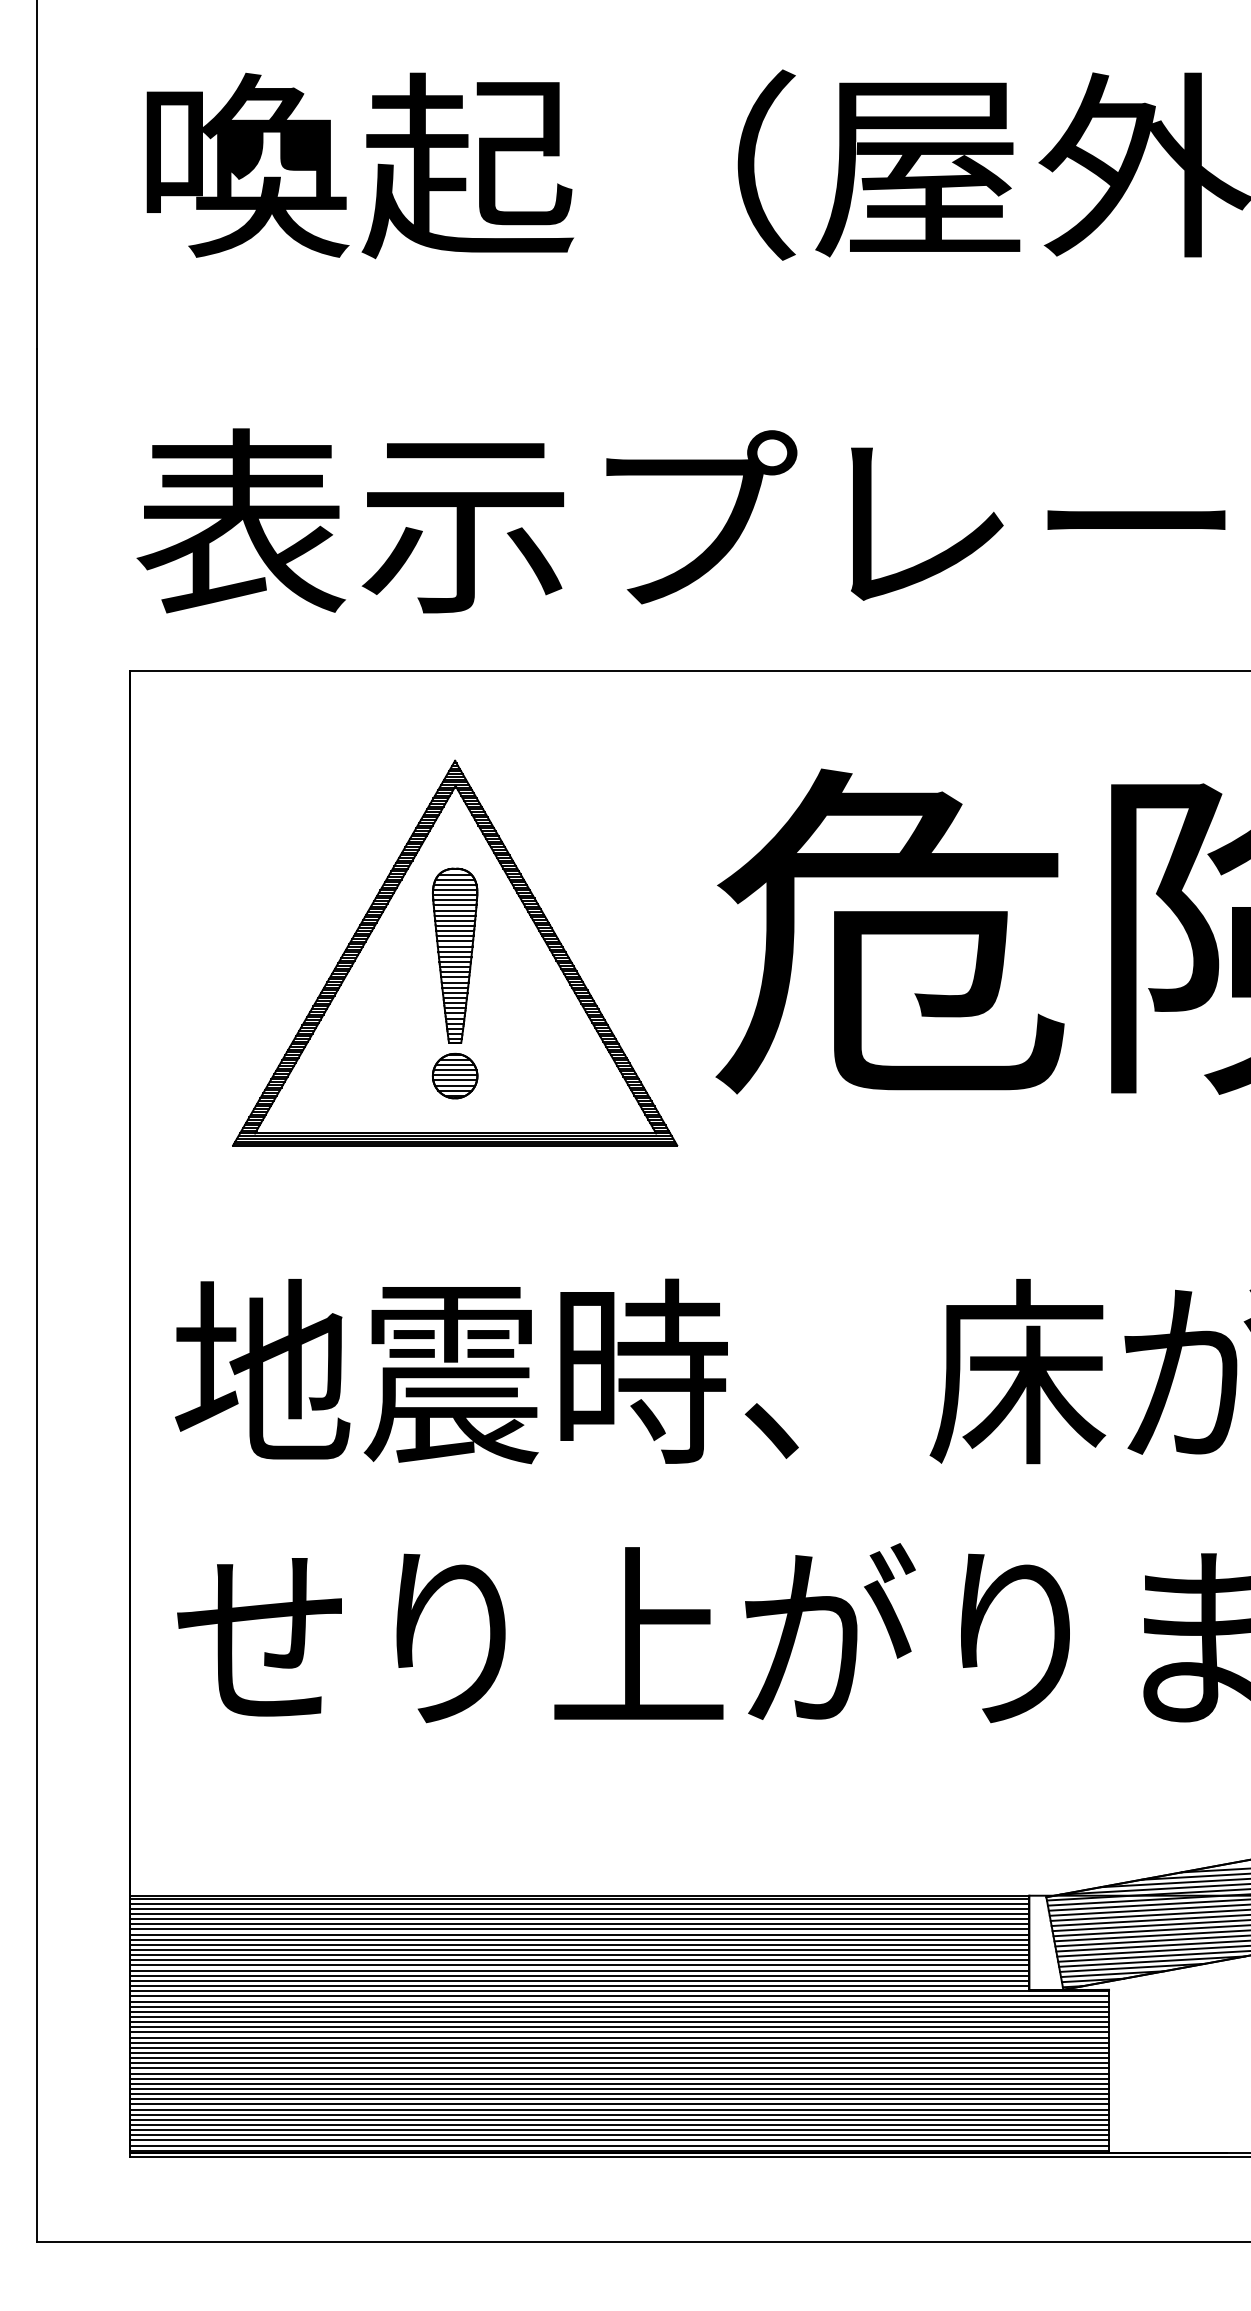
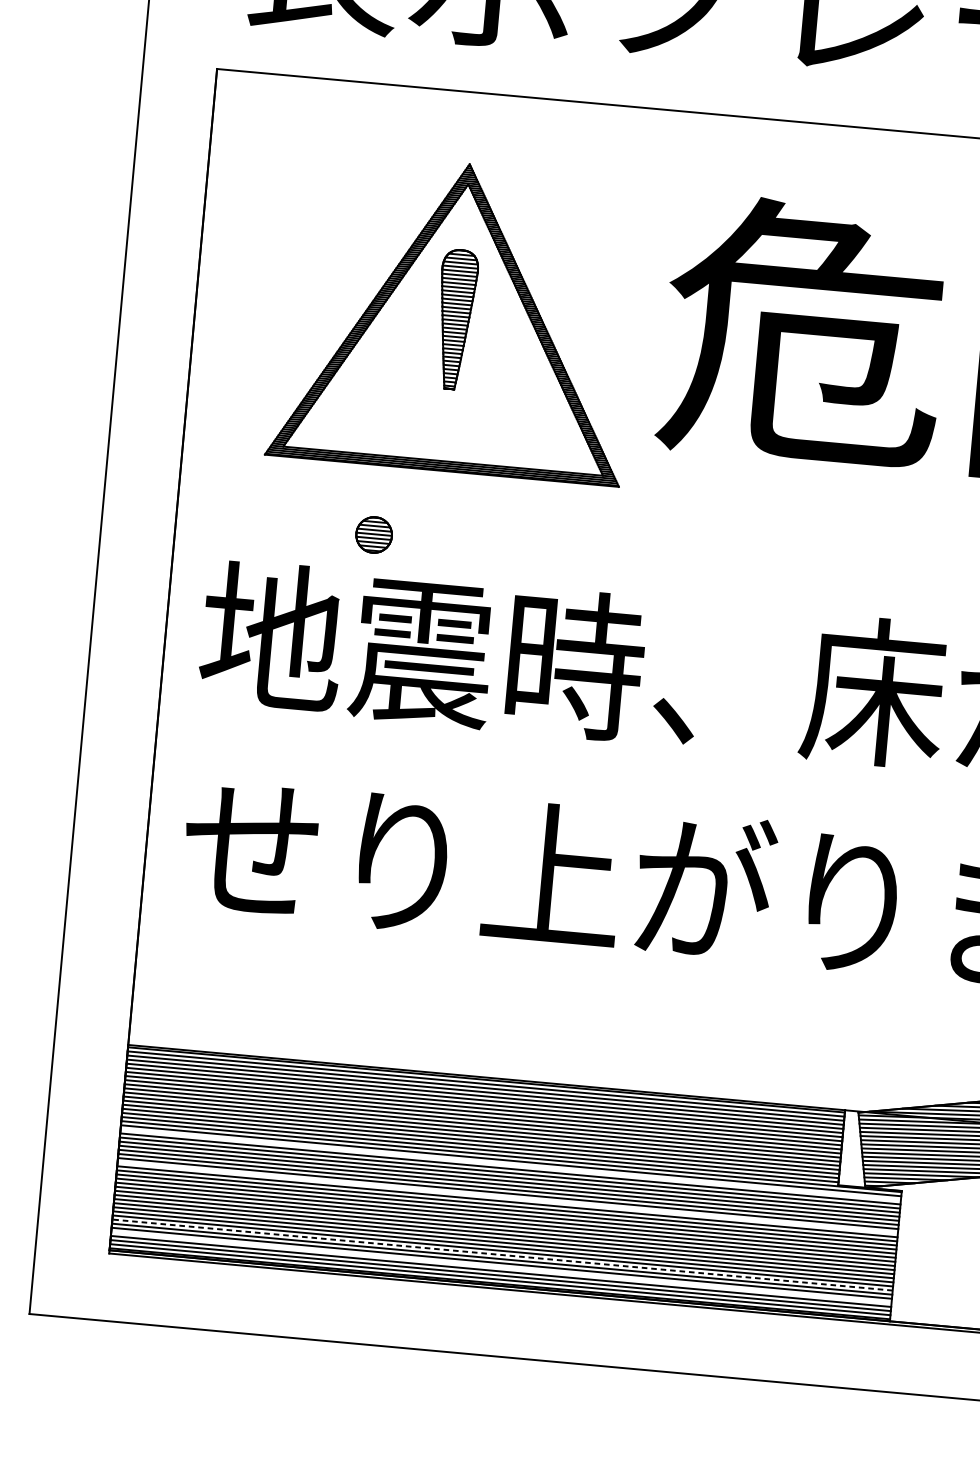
part: (454, 1075) -> (373, 534), moved
line: (619, 2001) -> (510, 1164), removed
line: (619, 2042) -> (507, 1197), removed
line: (619, 2114) -> (502, 1254), solid -> dashed
line: (619, 2130) -> (501, 1267), removed

